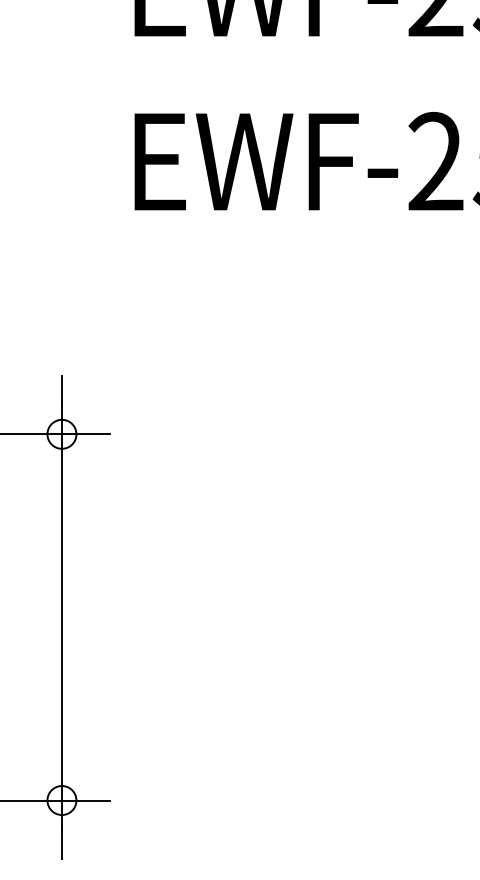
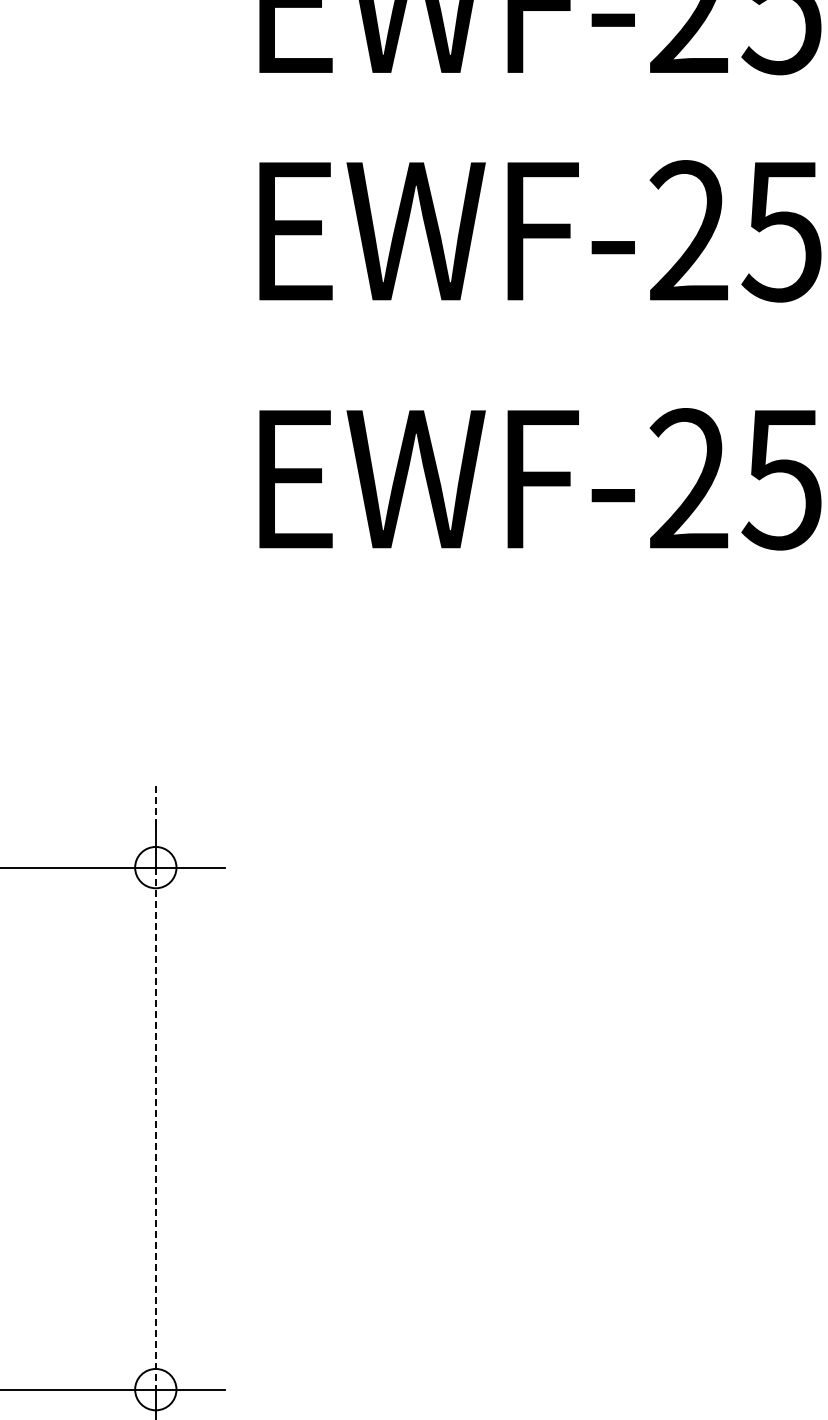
line: (61, 390) -> (155, 805), solid -> dashed
line: (61, 618) -> (155, 1129), solid -> dashed

